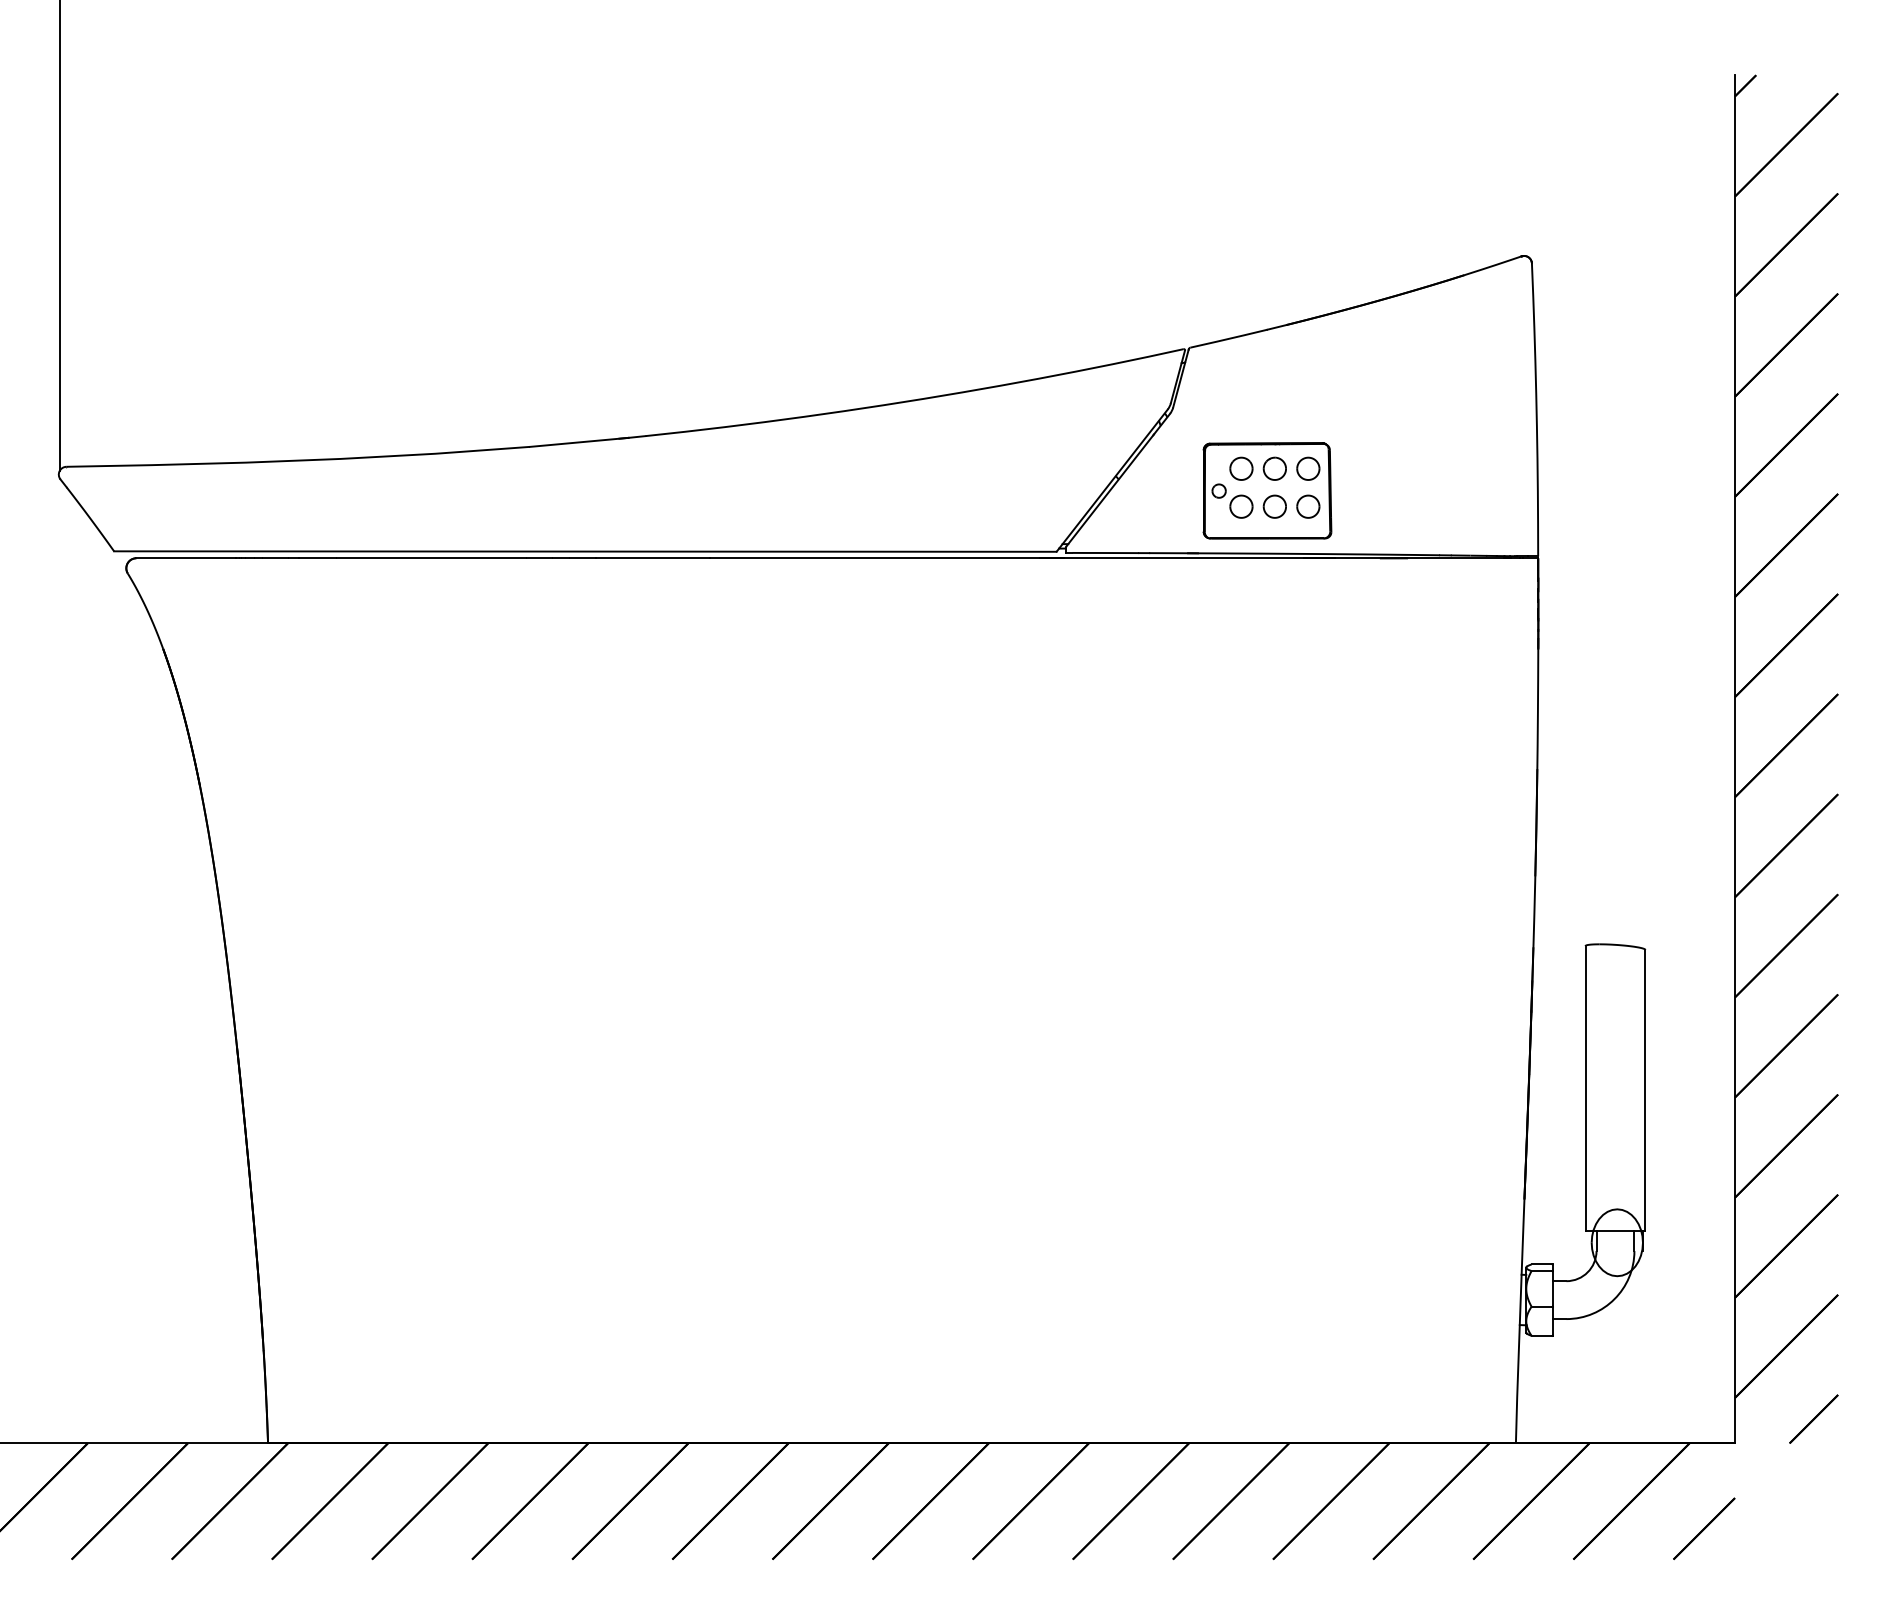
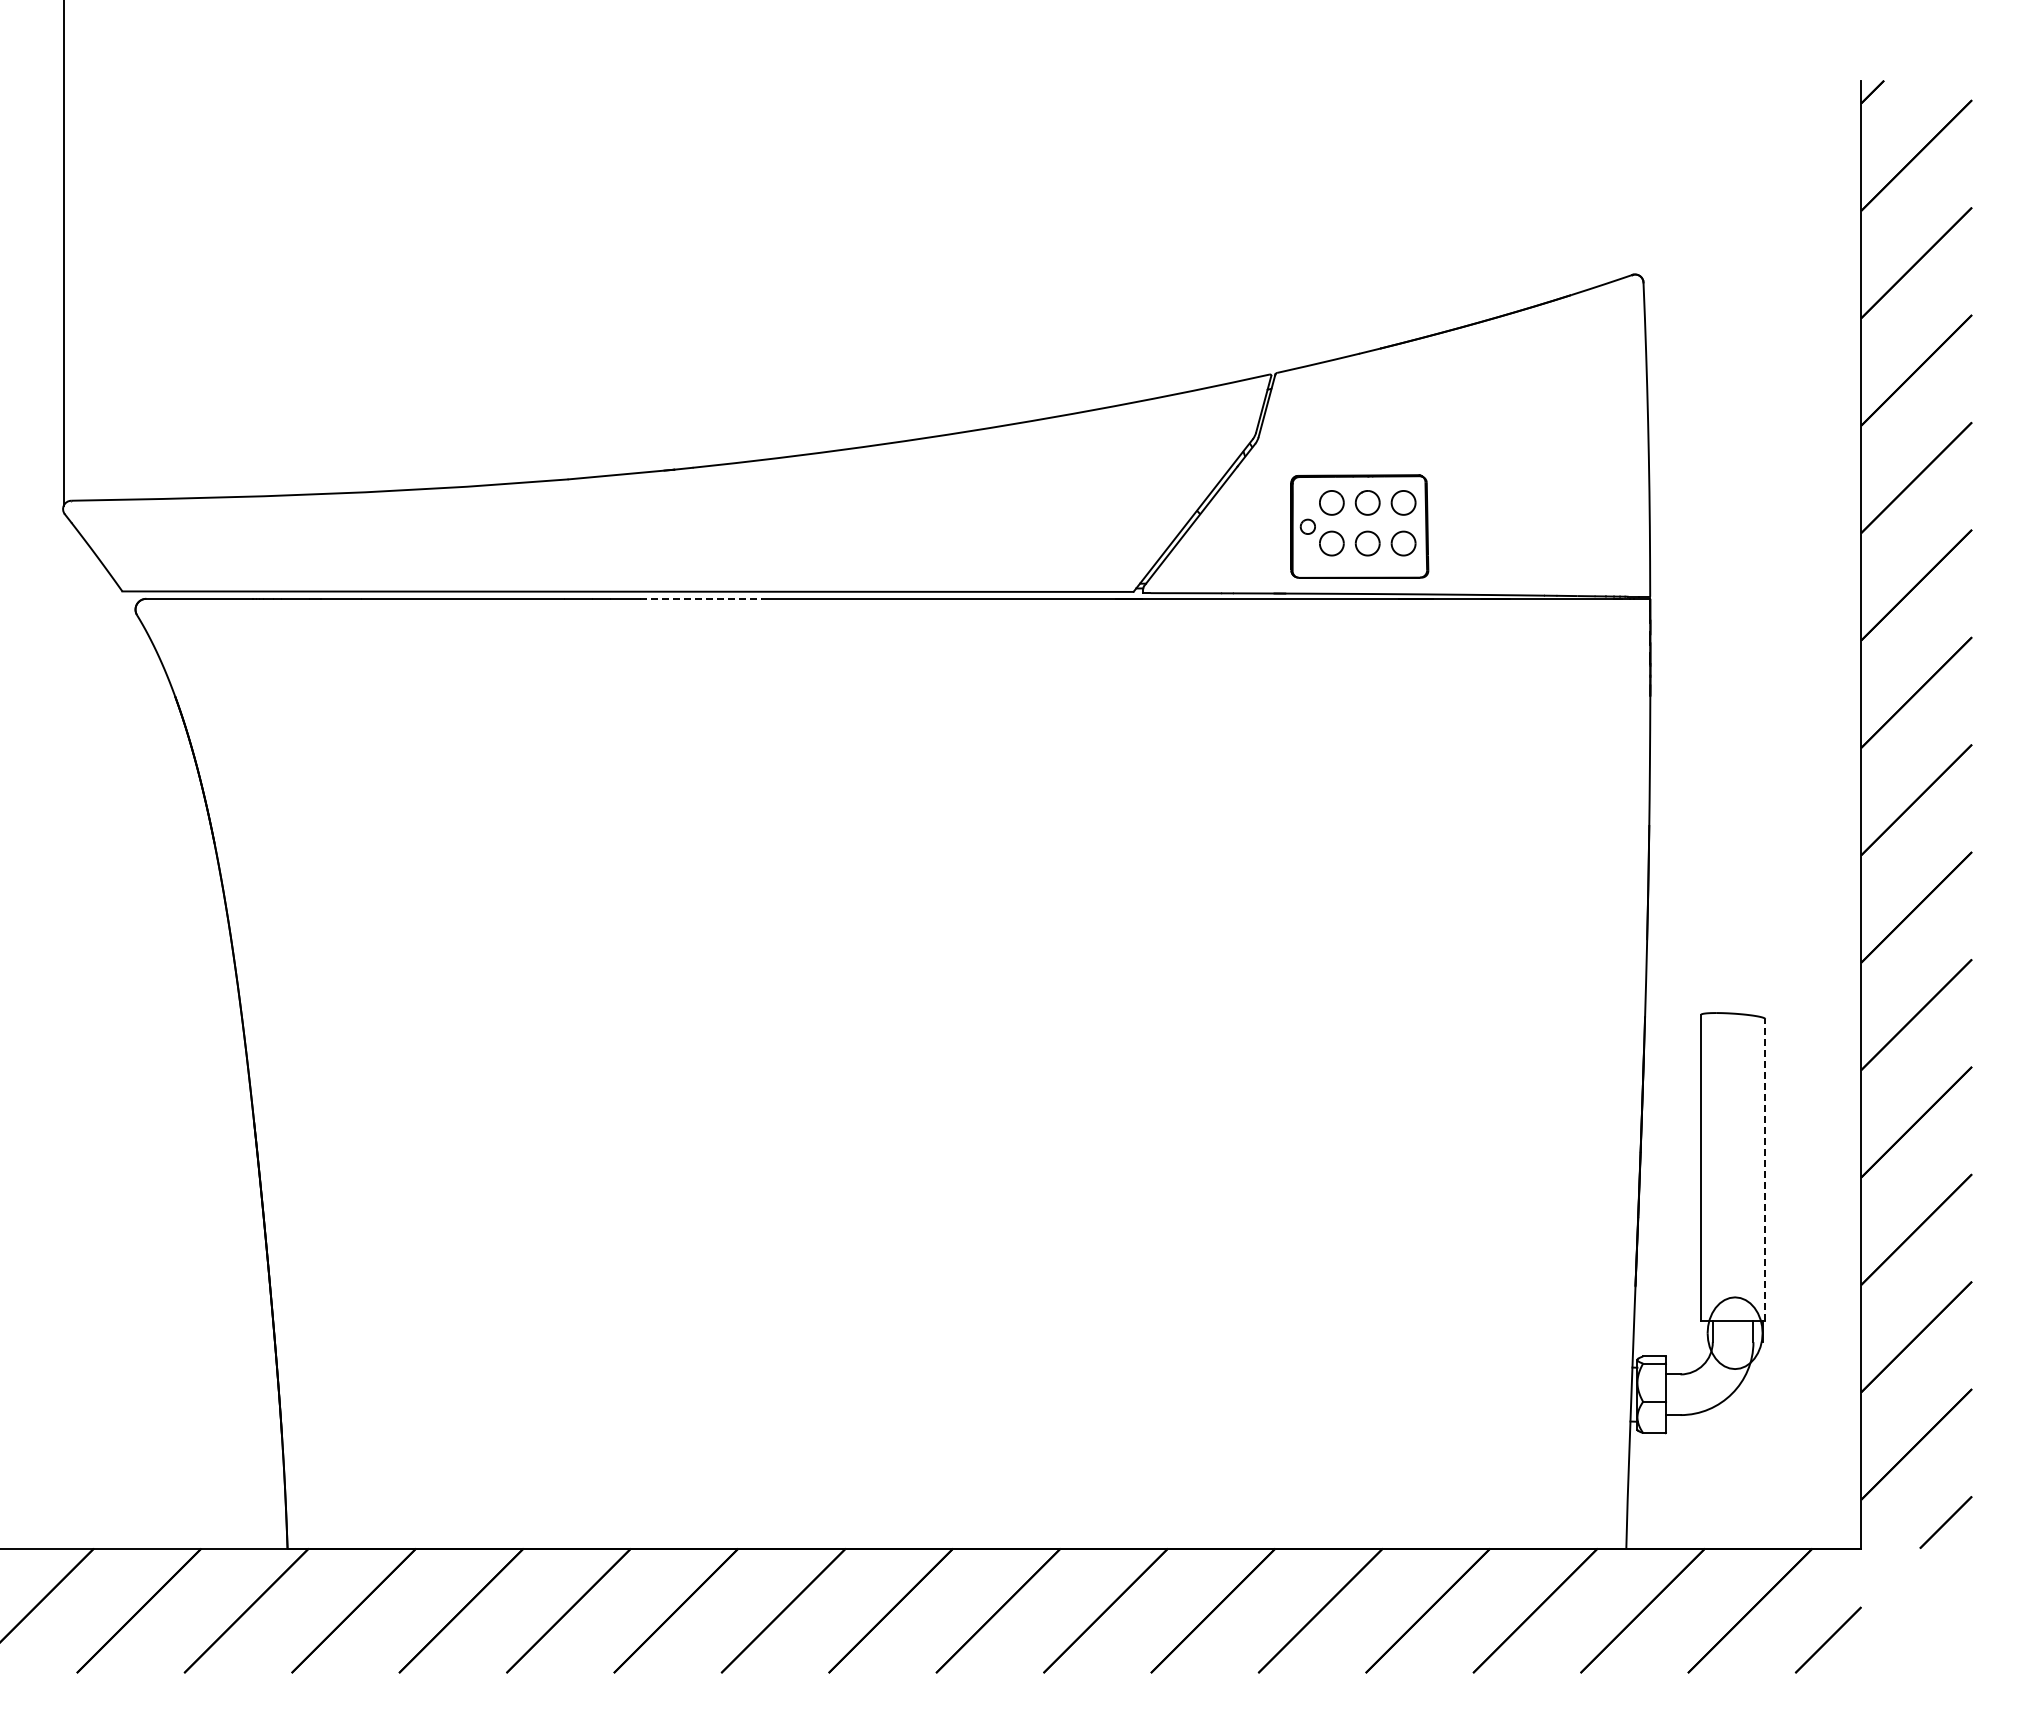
line: (652, 557) -> (700, 598), solid -> dashed
line: (1645, 1090) -> (1765, 1169), solid -> dashed

